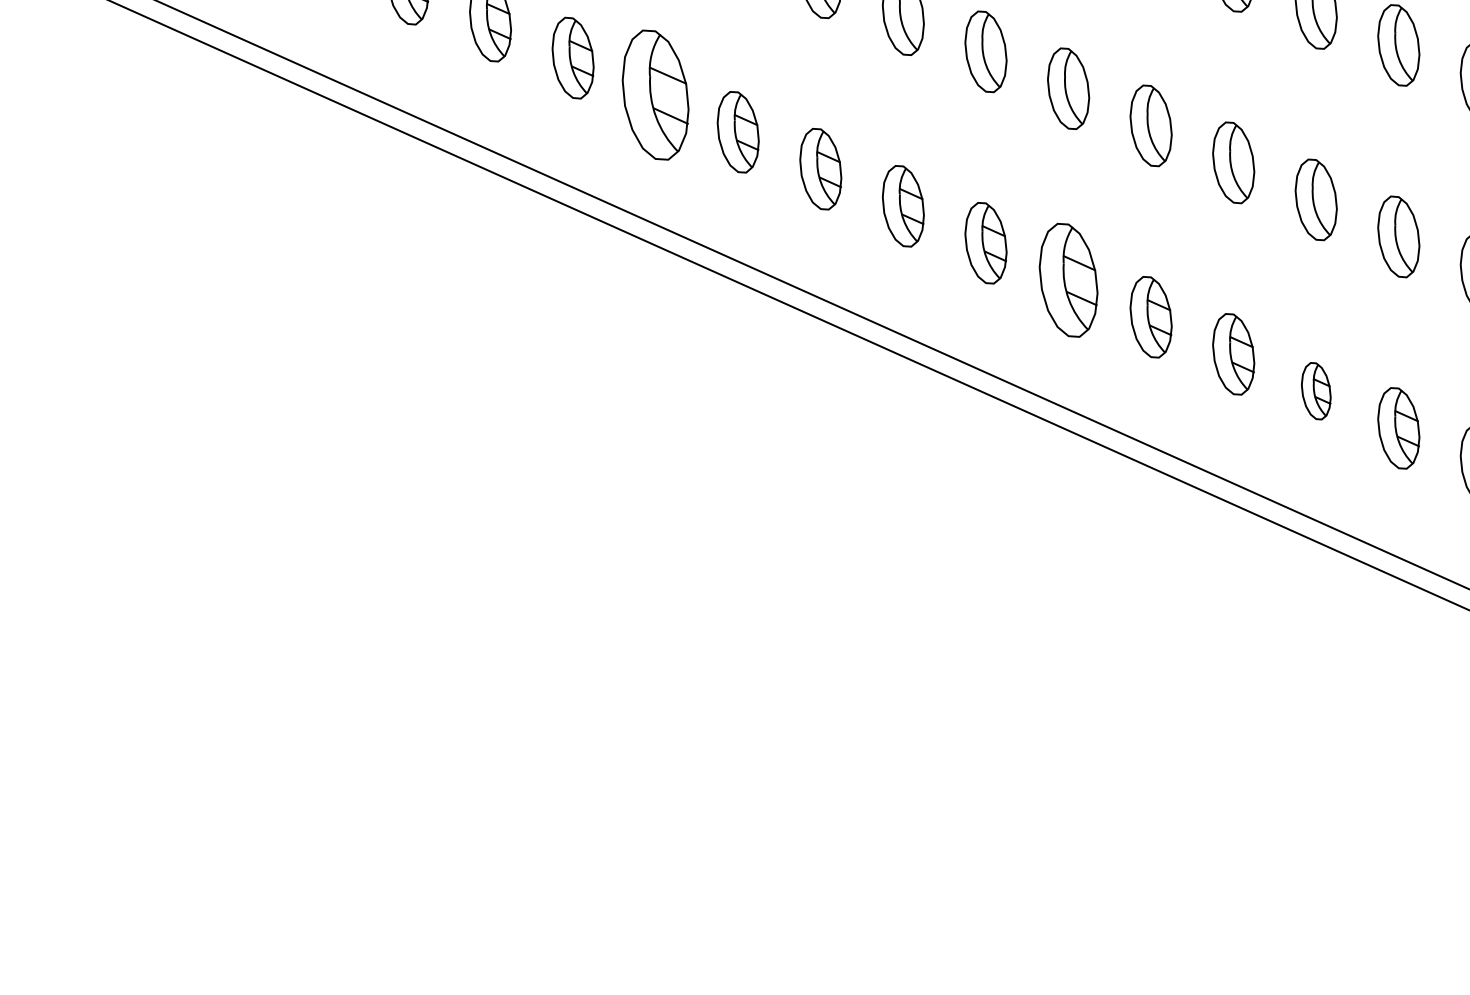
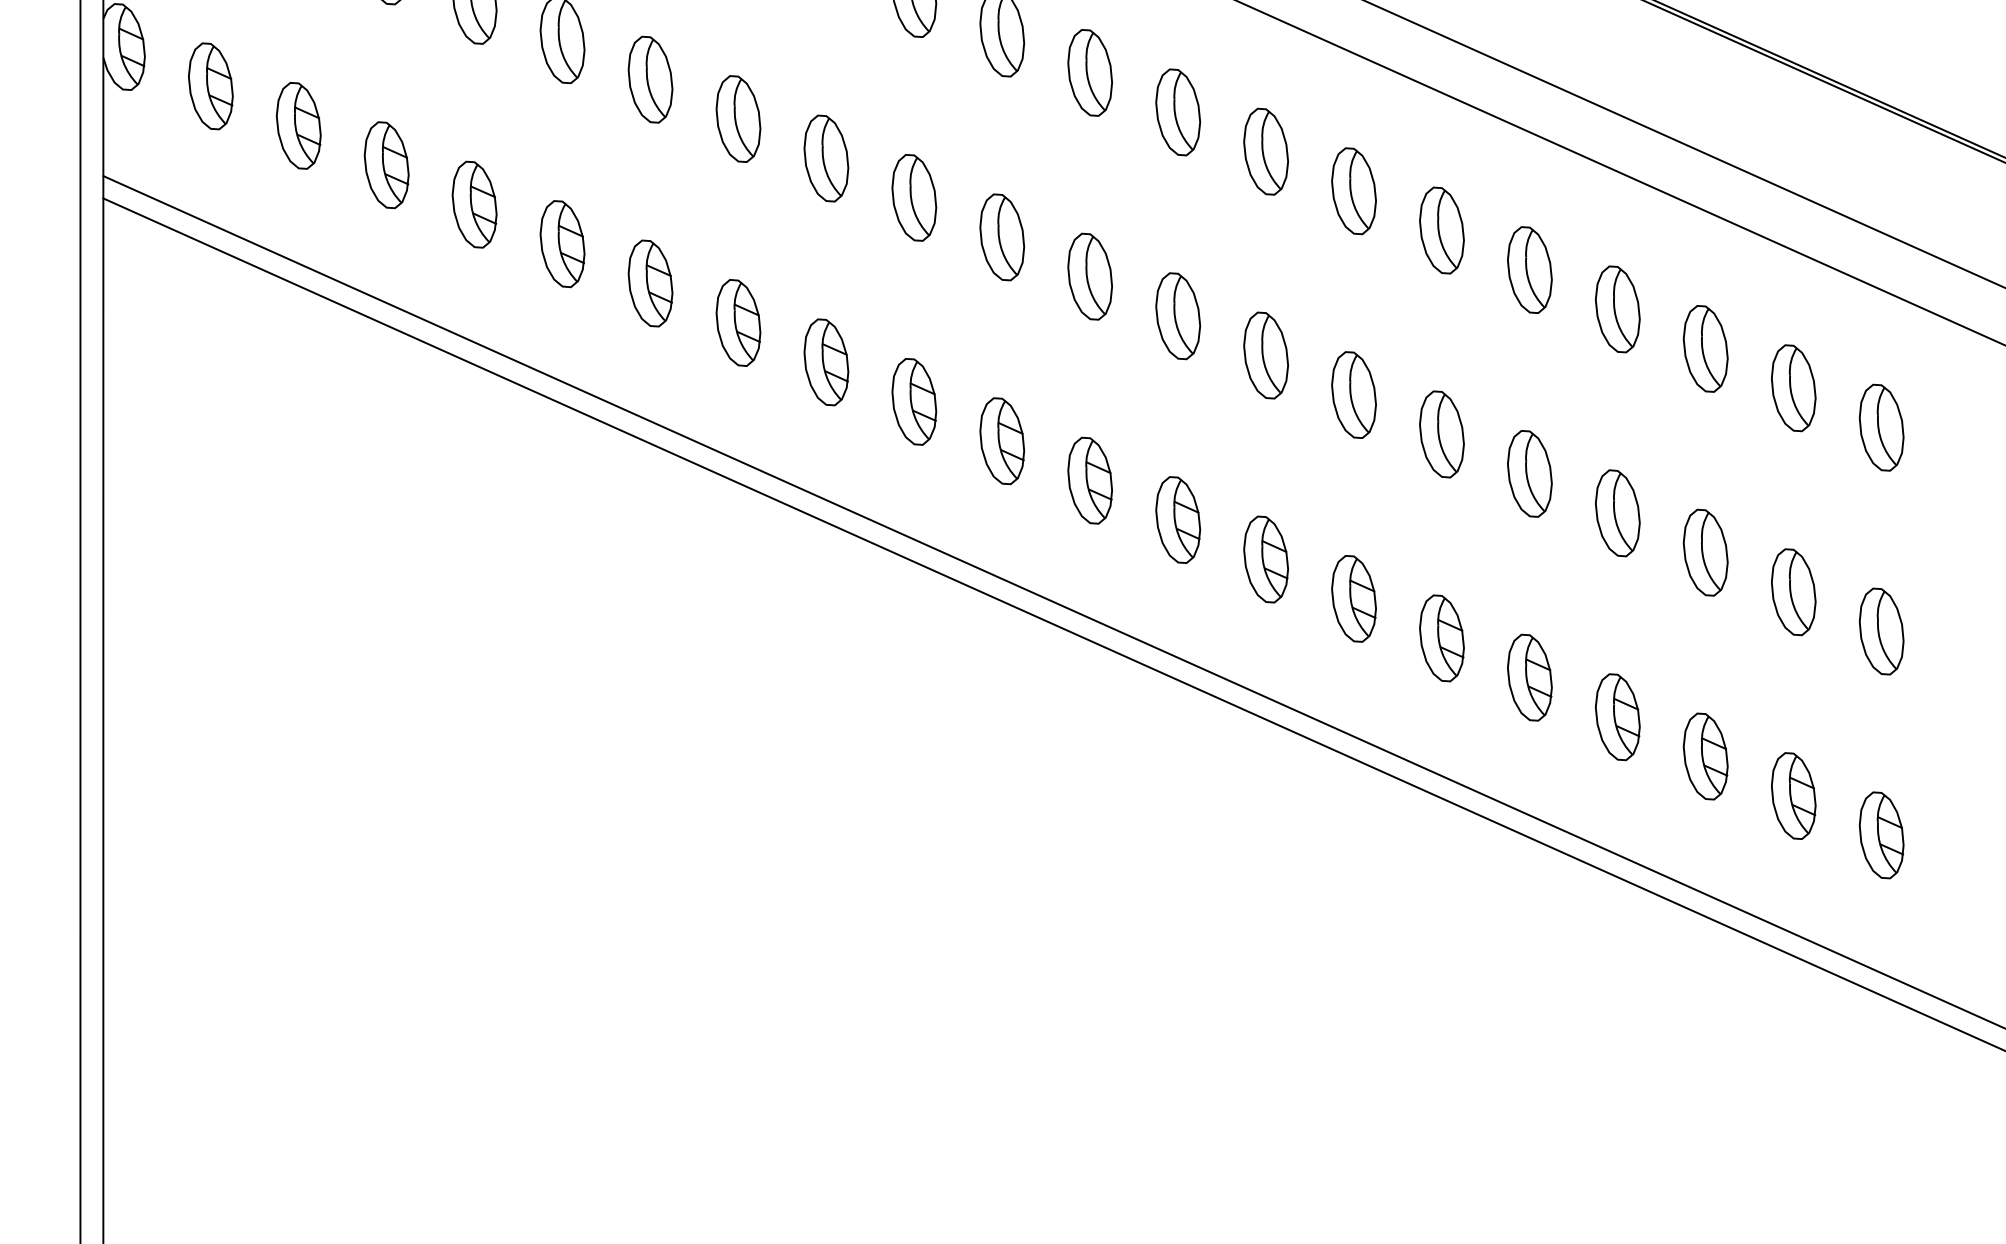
part: (655, 95) -> (826, 362), size x0.62
part: (1067, 280) -> (1265, 559), size x0.71
part: (1315, 391) -> (1529, 677), size x1.43

